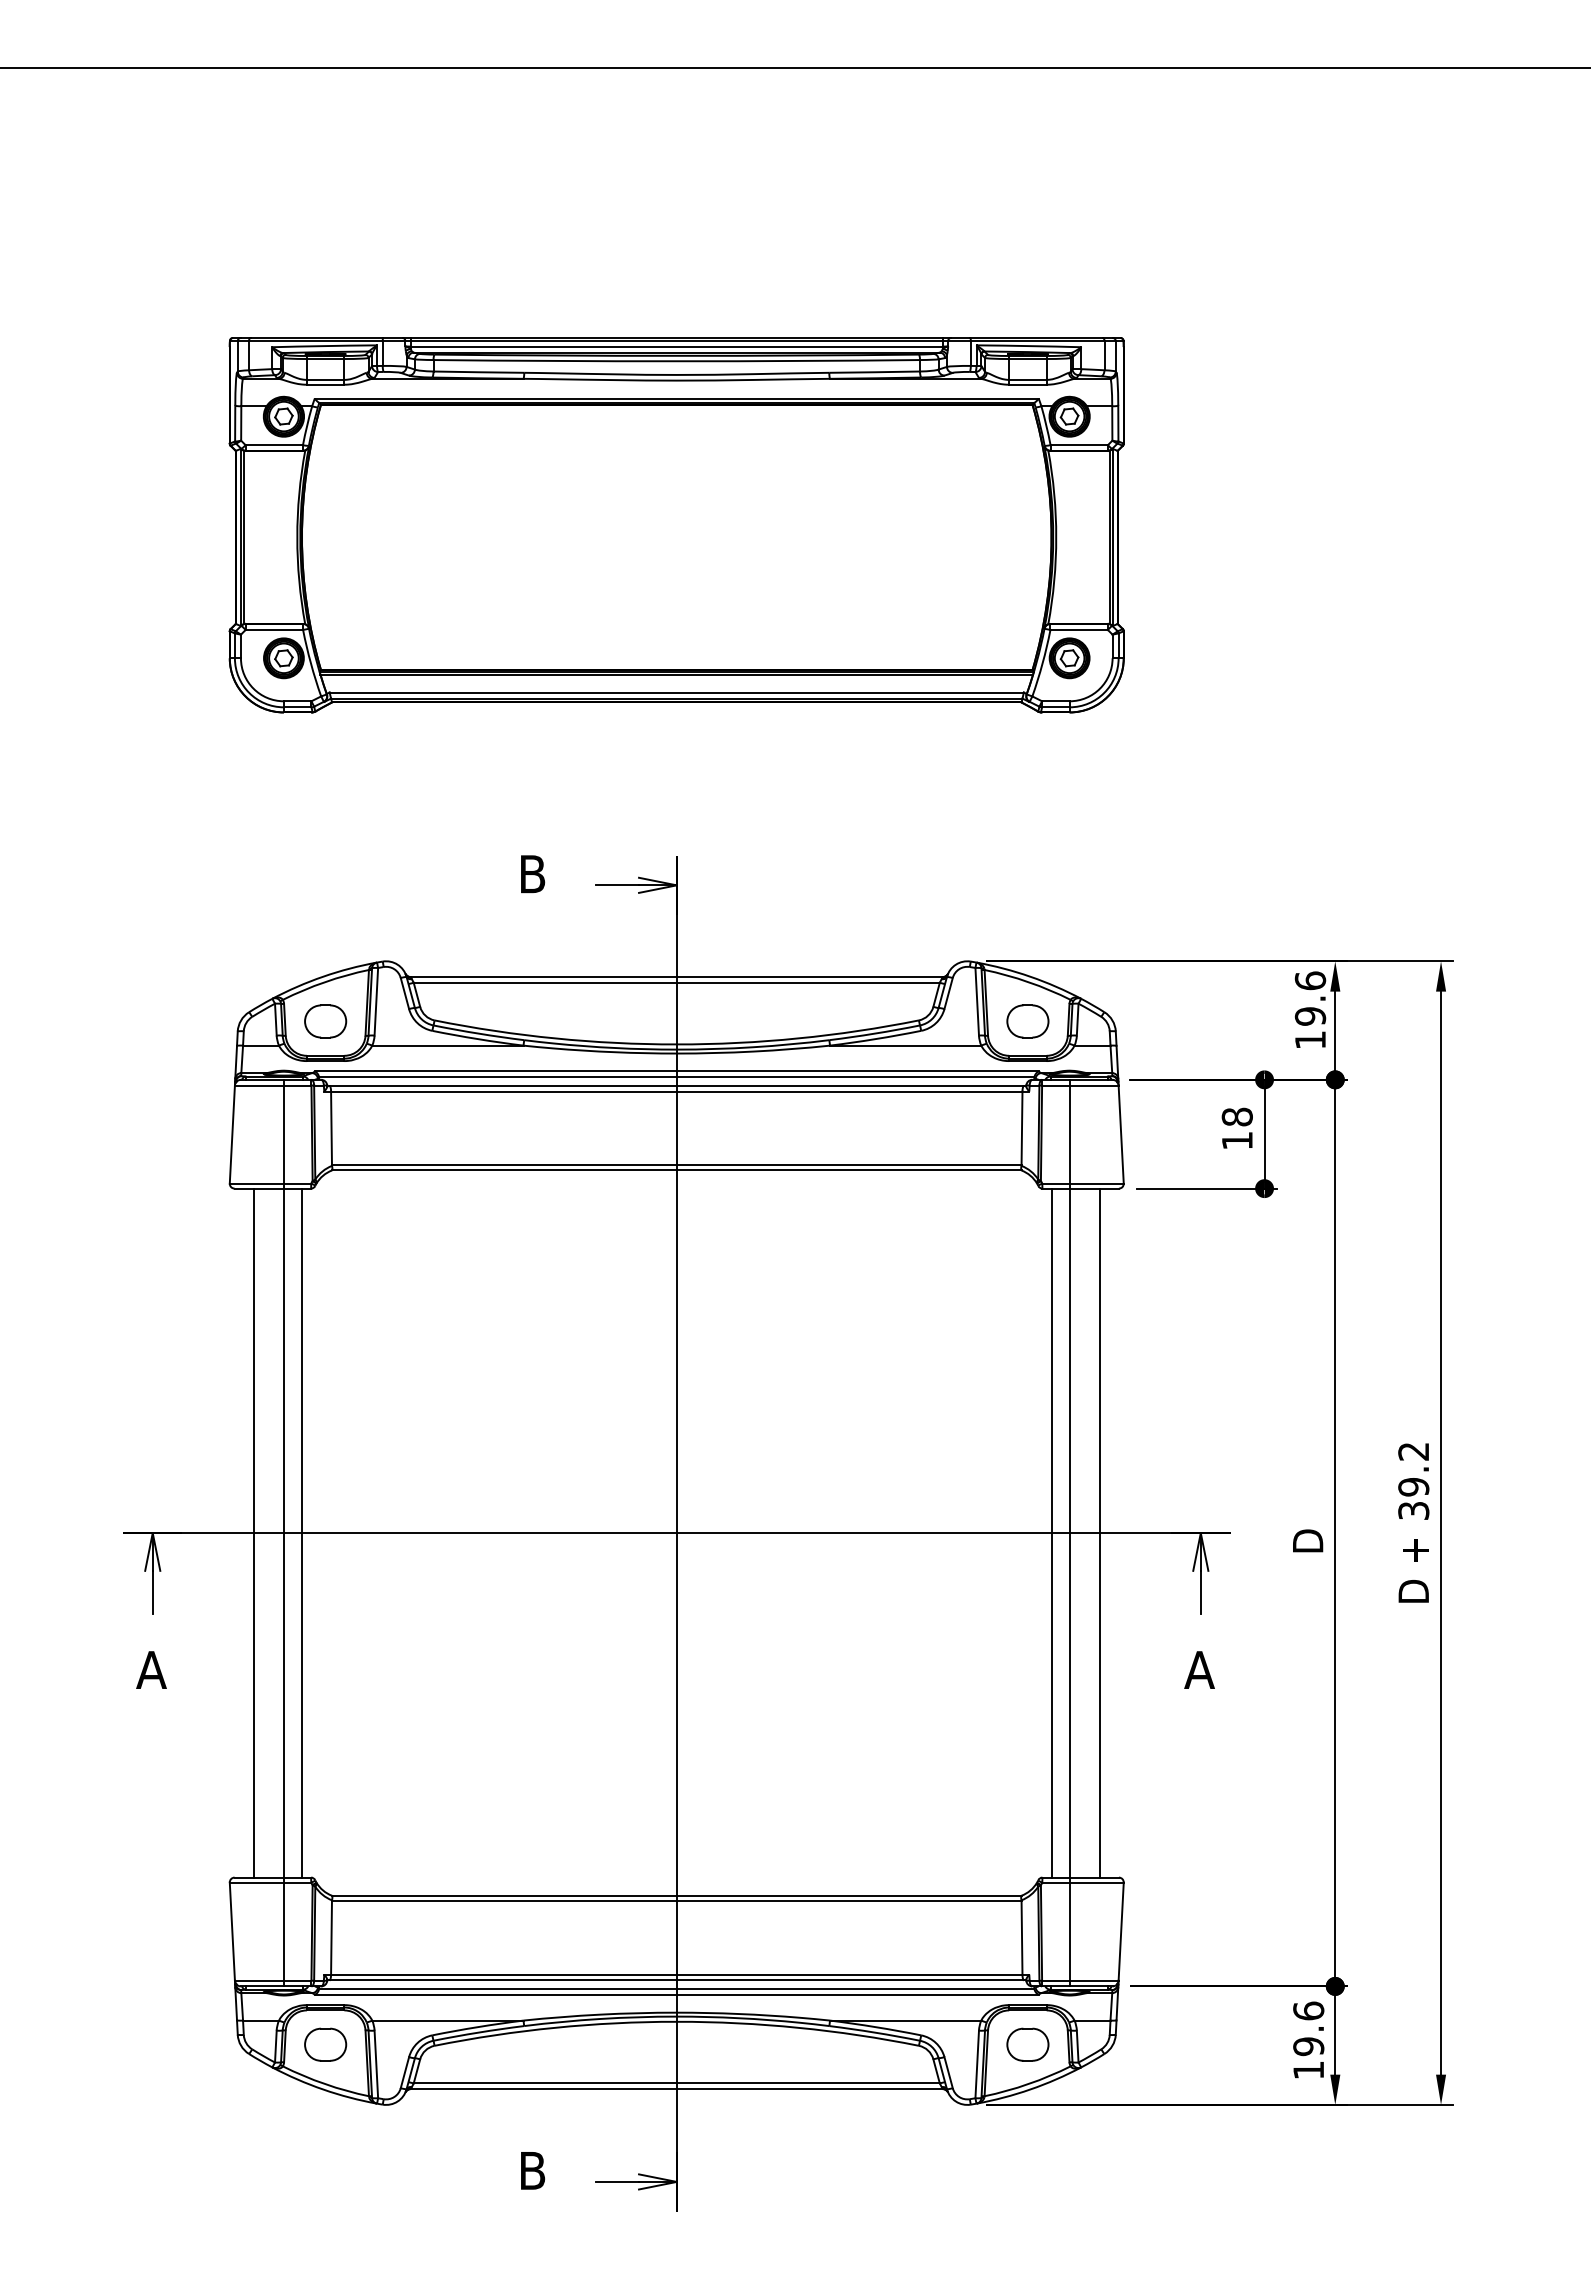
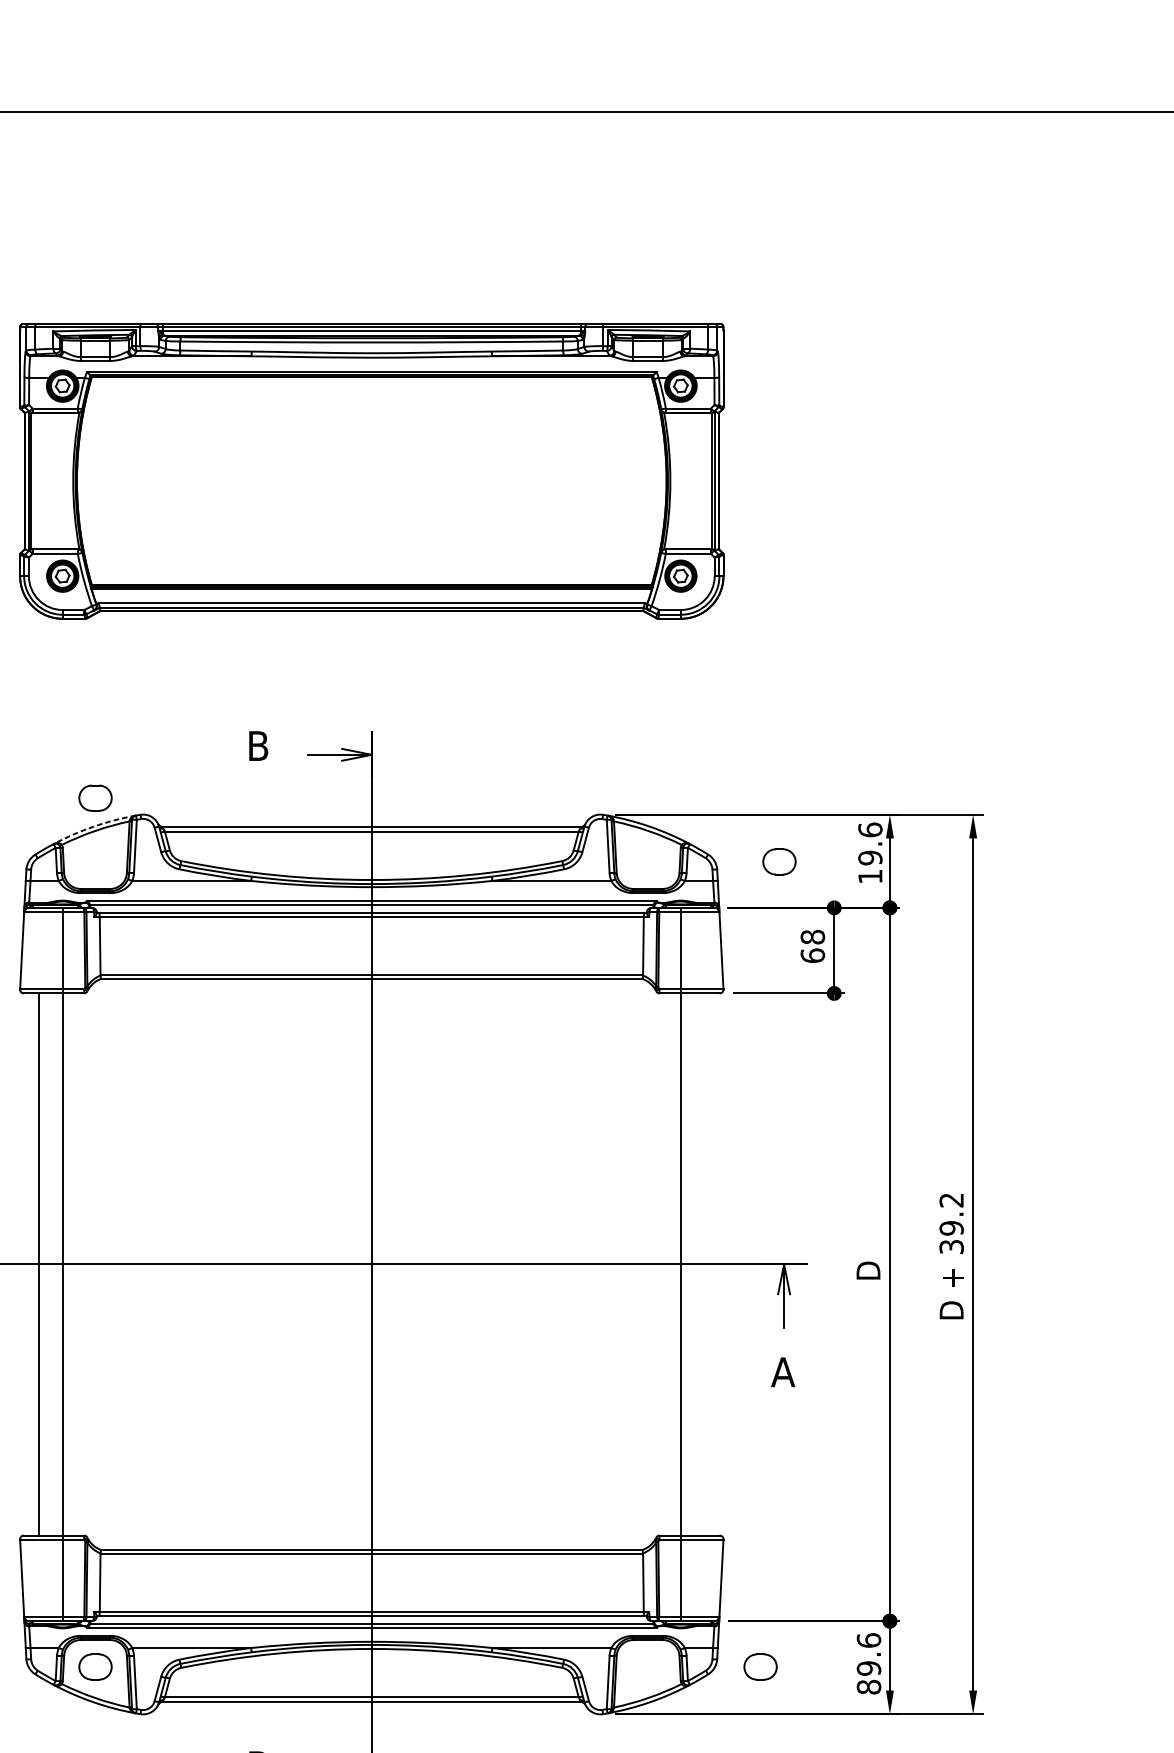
arc: (323, 976) -> (93, 826), solid -> dashed
part: (325, 1021) -> (95, 798), moved
part: (1027, 1021) -> (779, 861), moved
text: (1236, 1140) -> (812, 955), 18 -> 68
line: (302, 1532) -> (77, 1264), removed
line: (1051, 1532) -> (666, 1264), removed
line: (1099, 1532) -> (704, 1264), removed
part: (1027, 2044) -> (760, 1666), moved
text: (1308, 2070) -> (868, 1687), 19.6 -> 89.6

